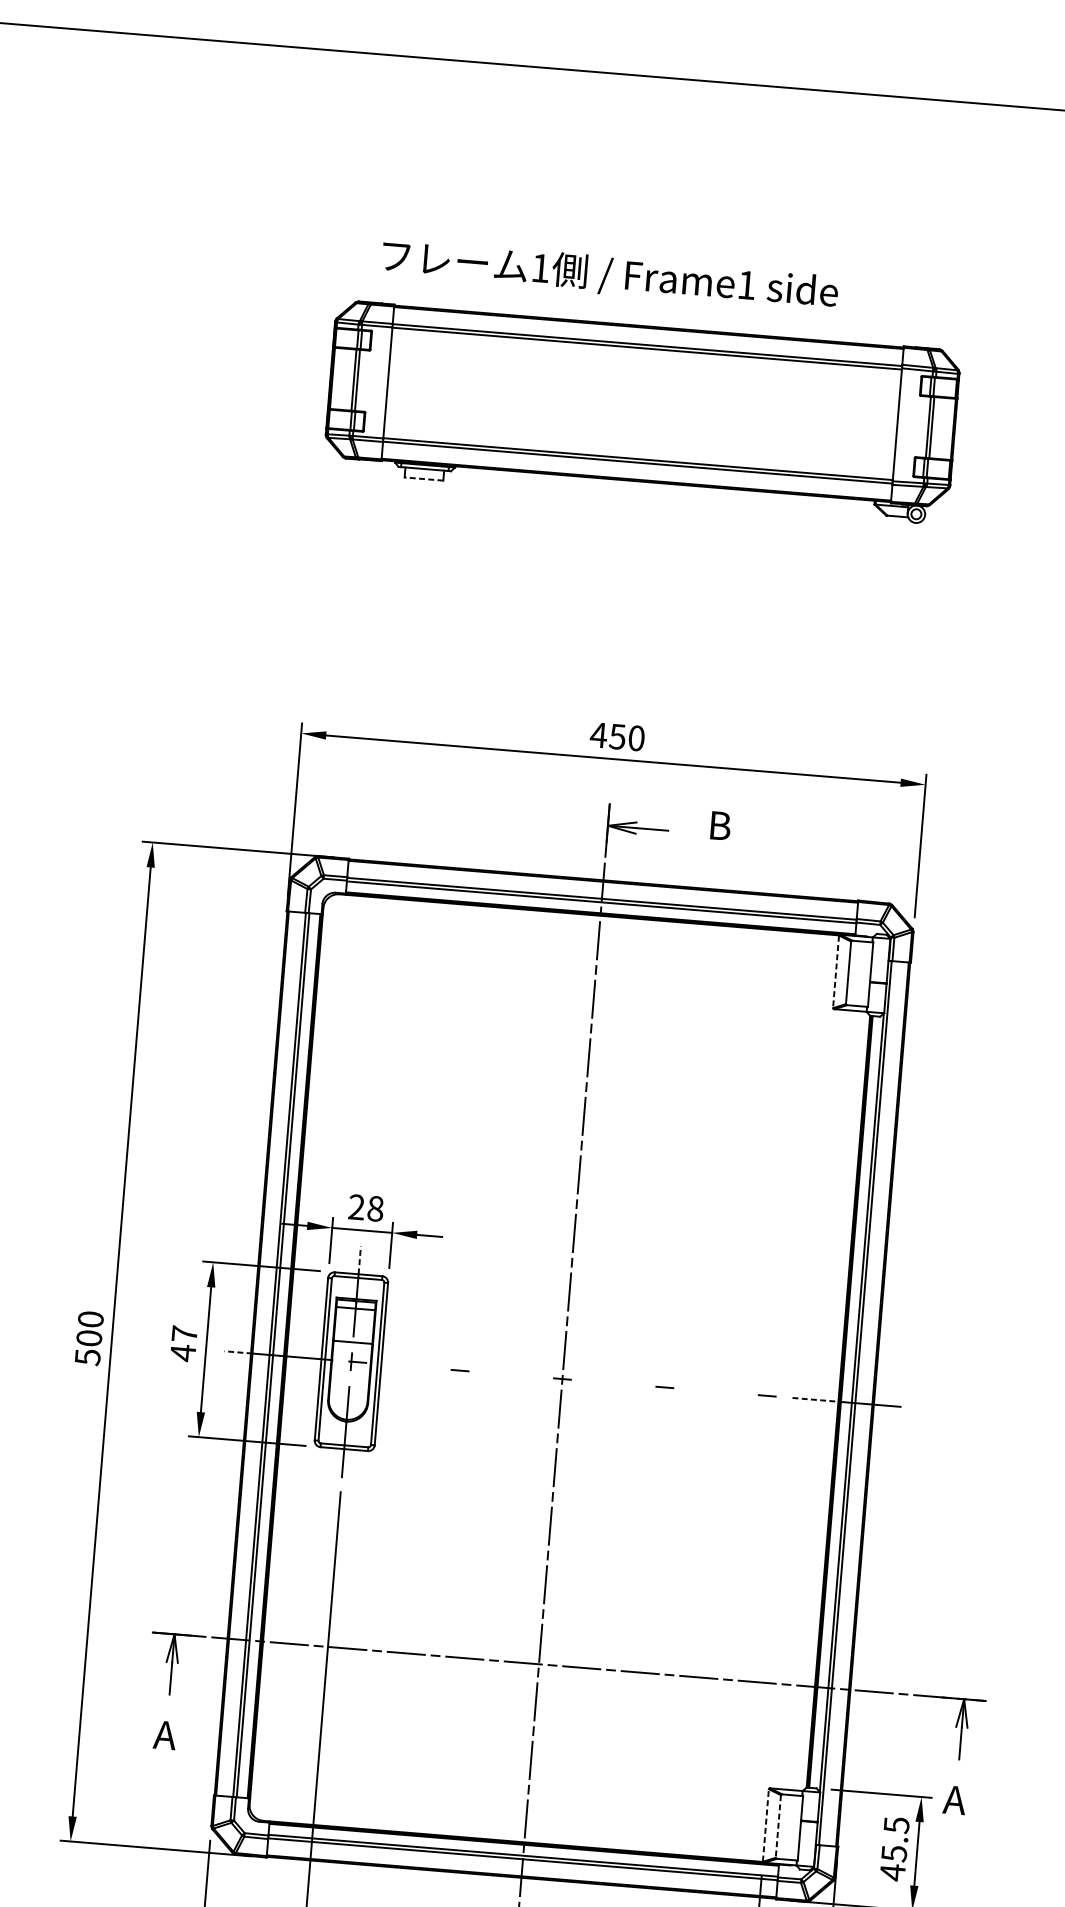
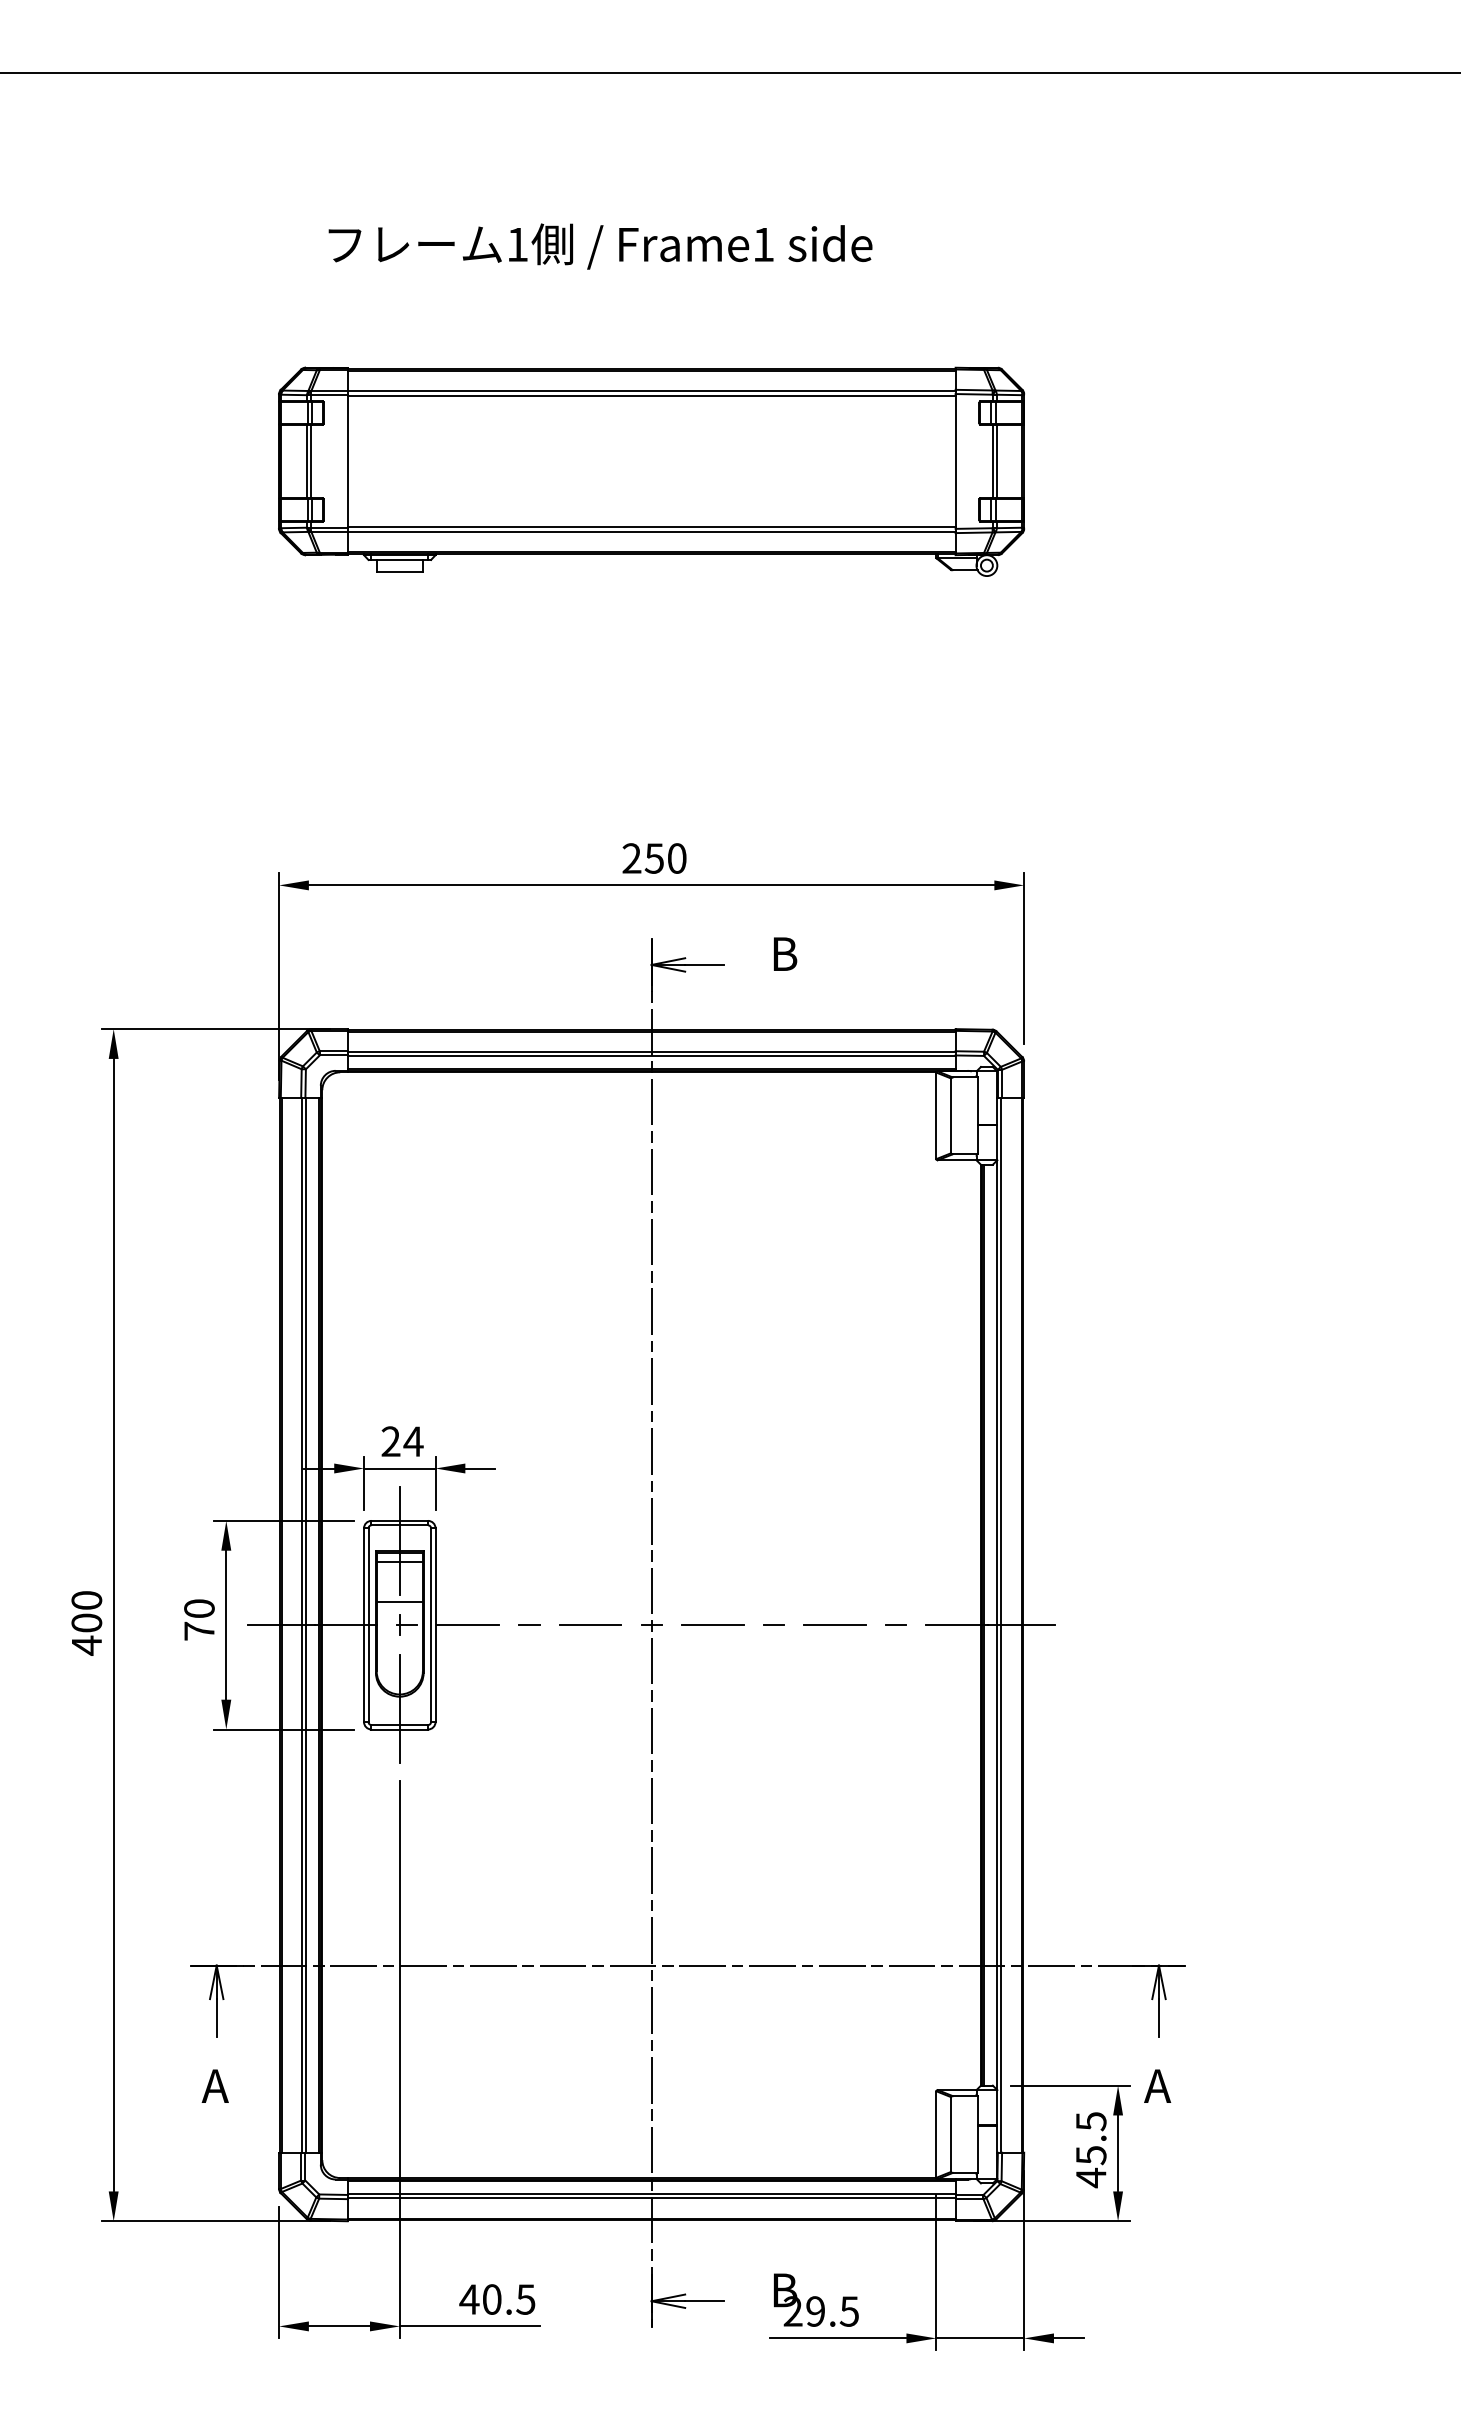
text: (610, 275) -> (600, 246), moved
line: (423, 478) -> (399, 571), dashed -> solid
text: (598, 735) -> (631, 858), 450 -> 250
line: (836, 971) -> (936, 1115), dashed -> solid
text: (375, 1208) -> (413, 1441), 28 -> 24
line: (359, 1260) -> (399, 1504), dashed -> solid
text: (183, 1343) -> (199, 1620), 47 -> 70
line: (238, 1352) -> (264, 1625), dashed -> solid
text: (88, 1357) -> (87, 1645), 500 -> 400
line: (408, 1366) -> (468, 1625), added
line: (511, 1375) -> (590, 1625), added
line: (613, 1383) -> (712, 1625), added
line: (715, 1391) -> (834, 1625), added
line: (818, 1400) -> (957, 1625), dashed -> solid
line: (766, 1825) -> (936, 2134), dashed -> solid
line: (778, 1827) -> (951, 2135), dashed -> solid

